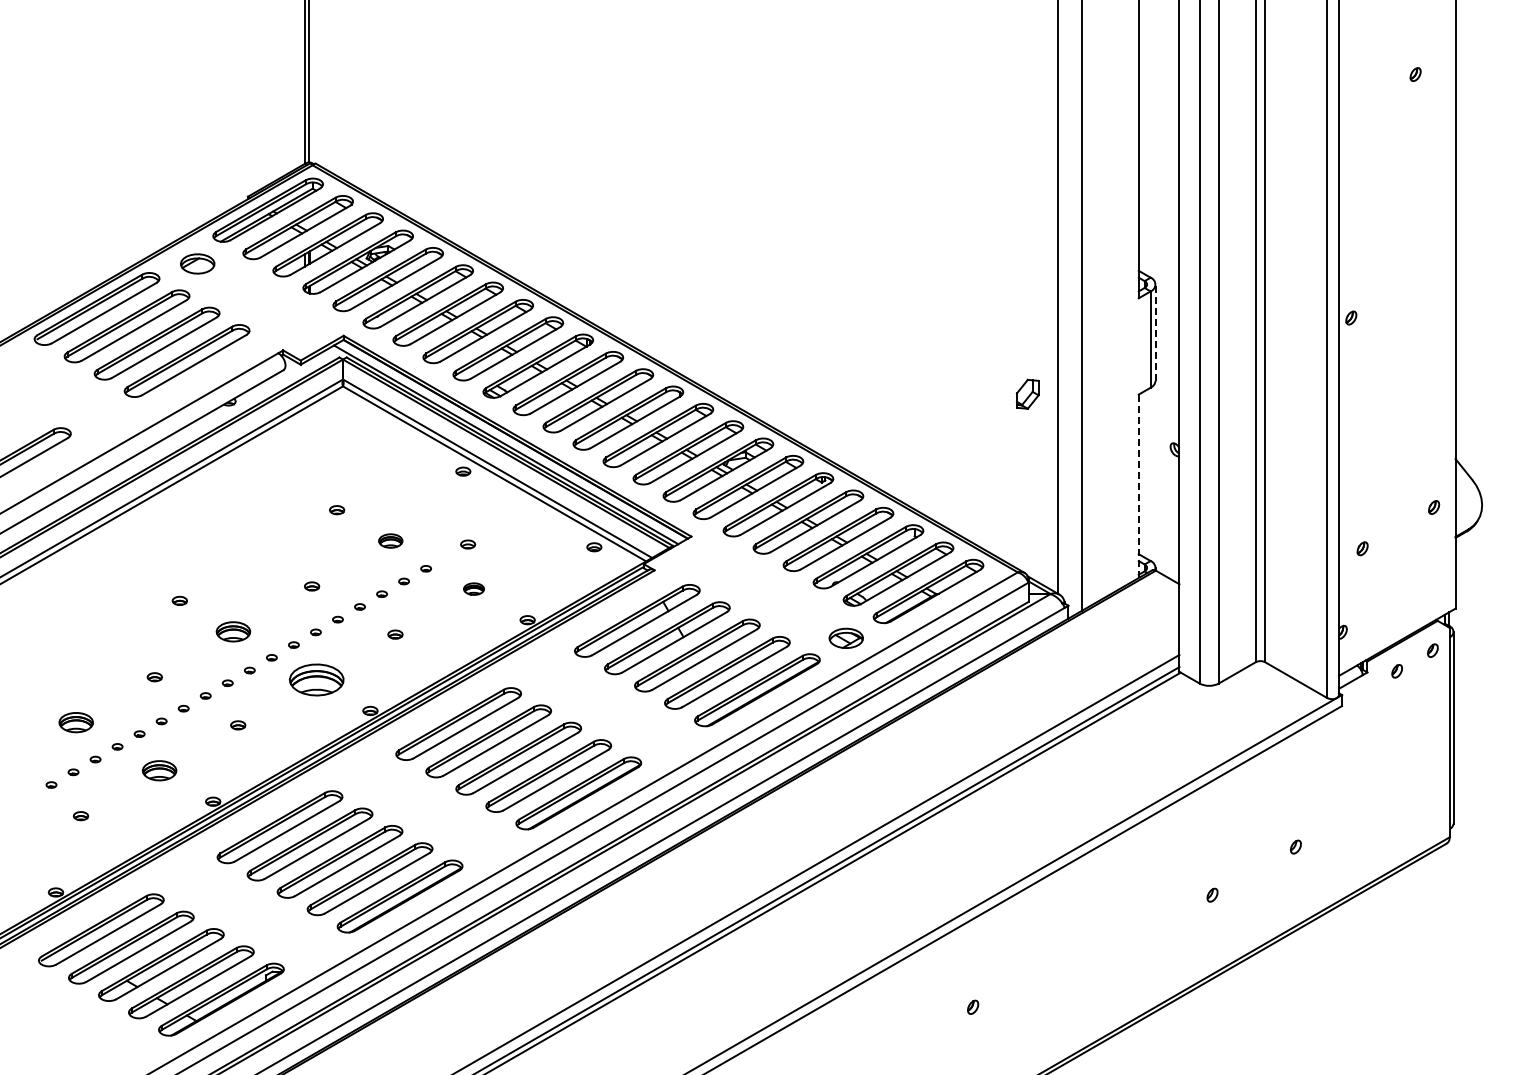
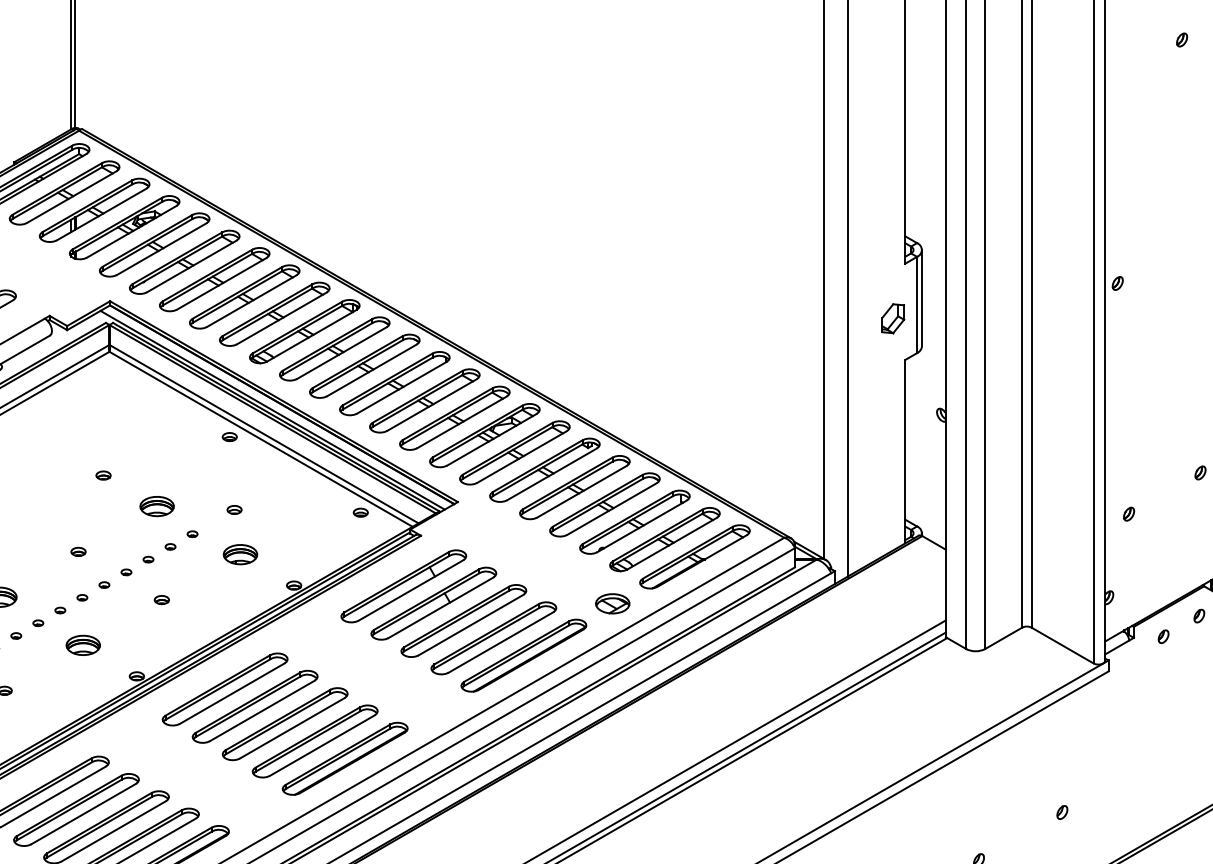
line: (1155, 332) -> (921, 297), dashed -> solid
part: (1027, 393) -> (892, 317), moved
line: (1138, 486) -> (904, 451), dashed -> solid
part: (390, 540) -> (156, 505), size x1.43
part: (473, 588) -> (239, 553), size x1.67
part: (316, 679) -> (82, 644), size x0.62

